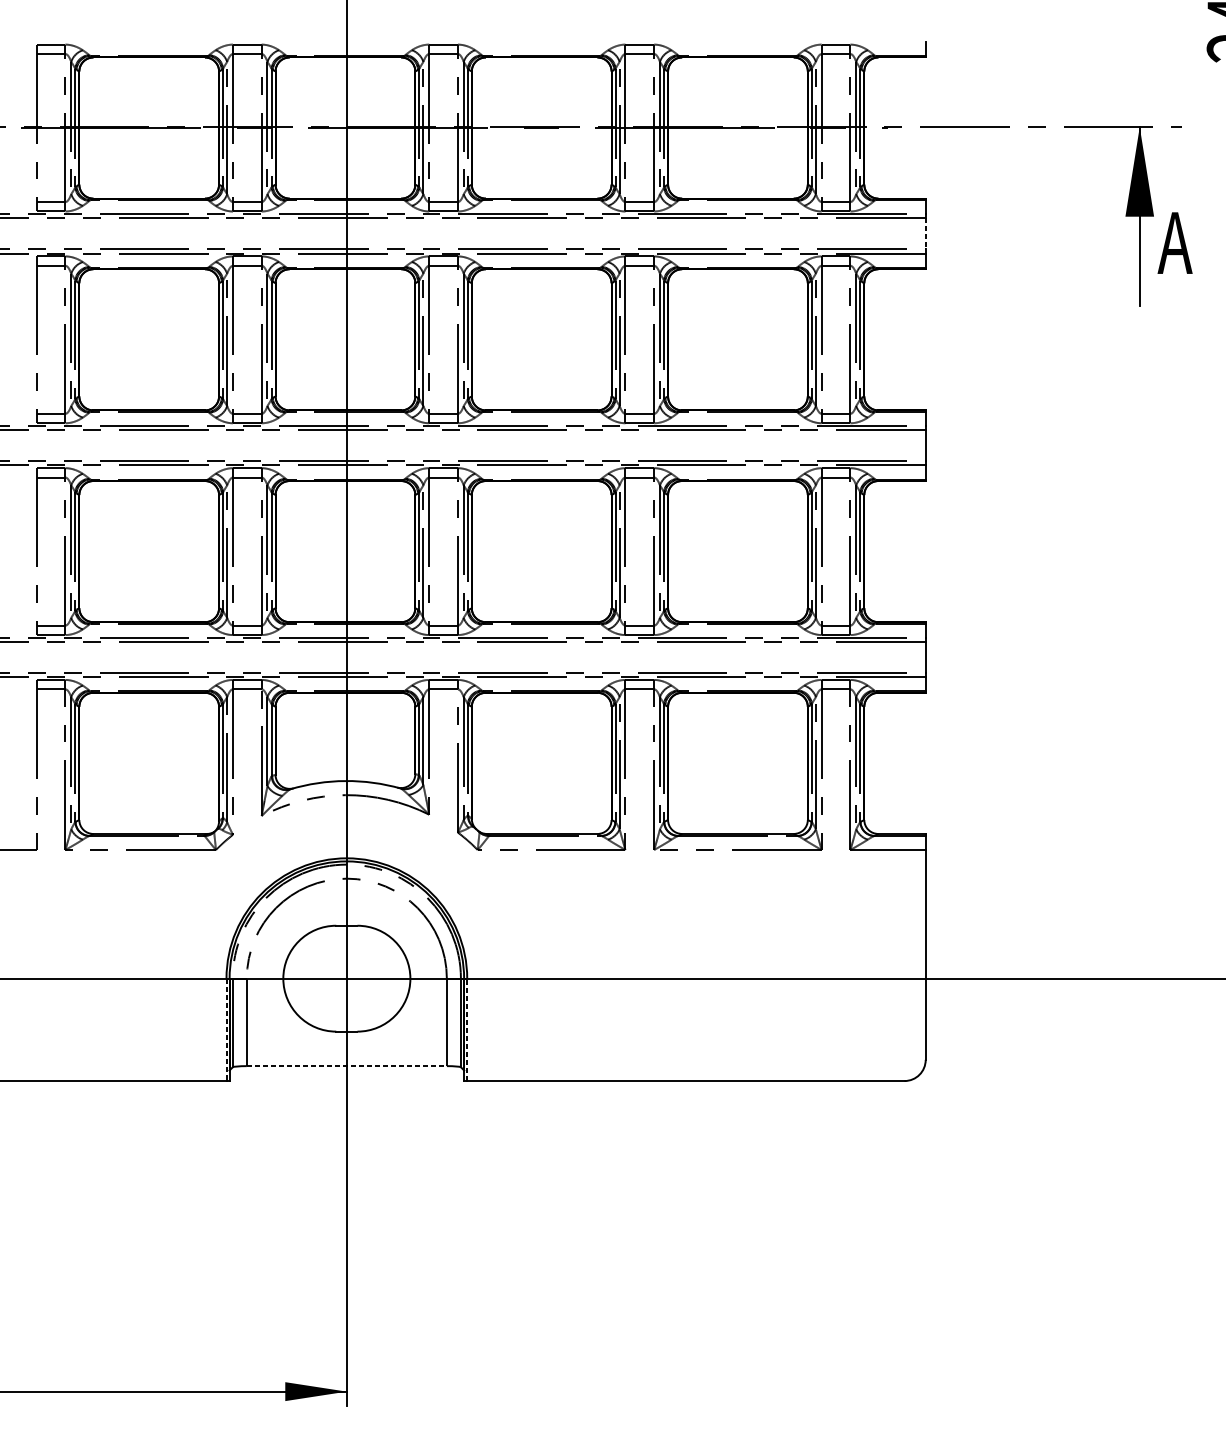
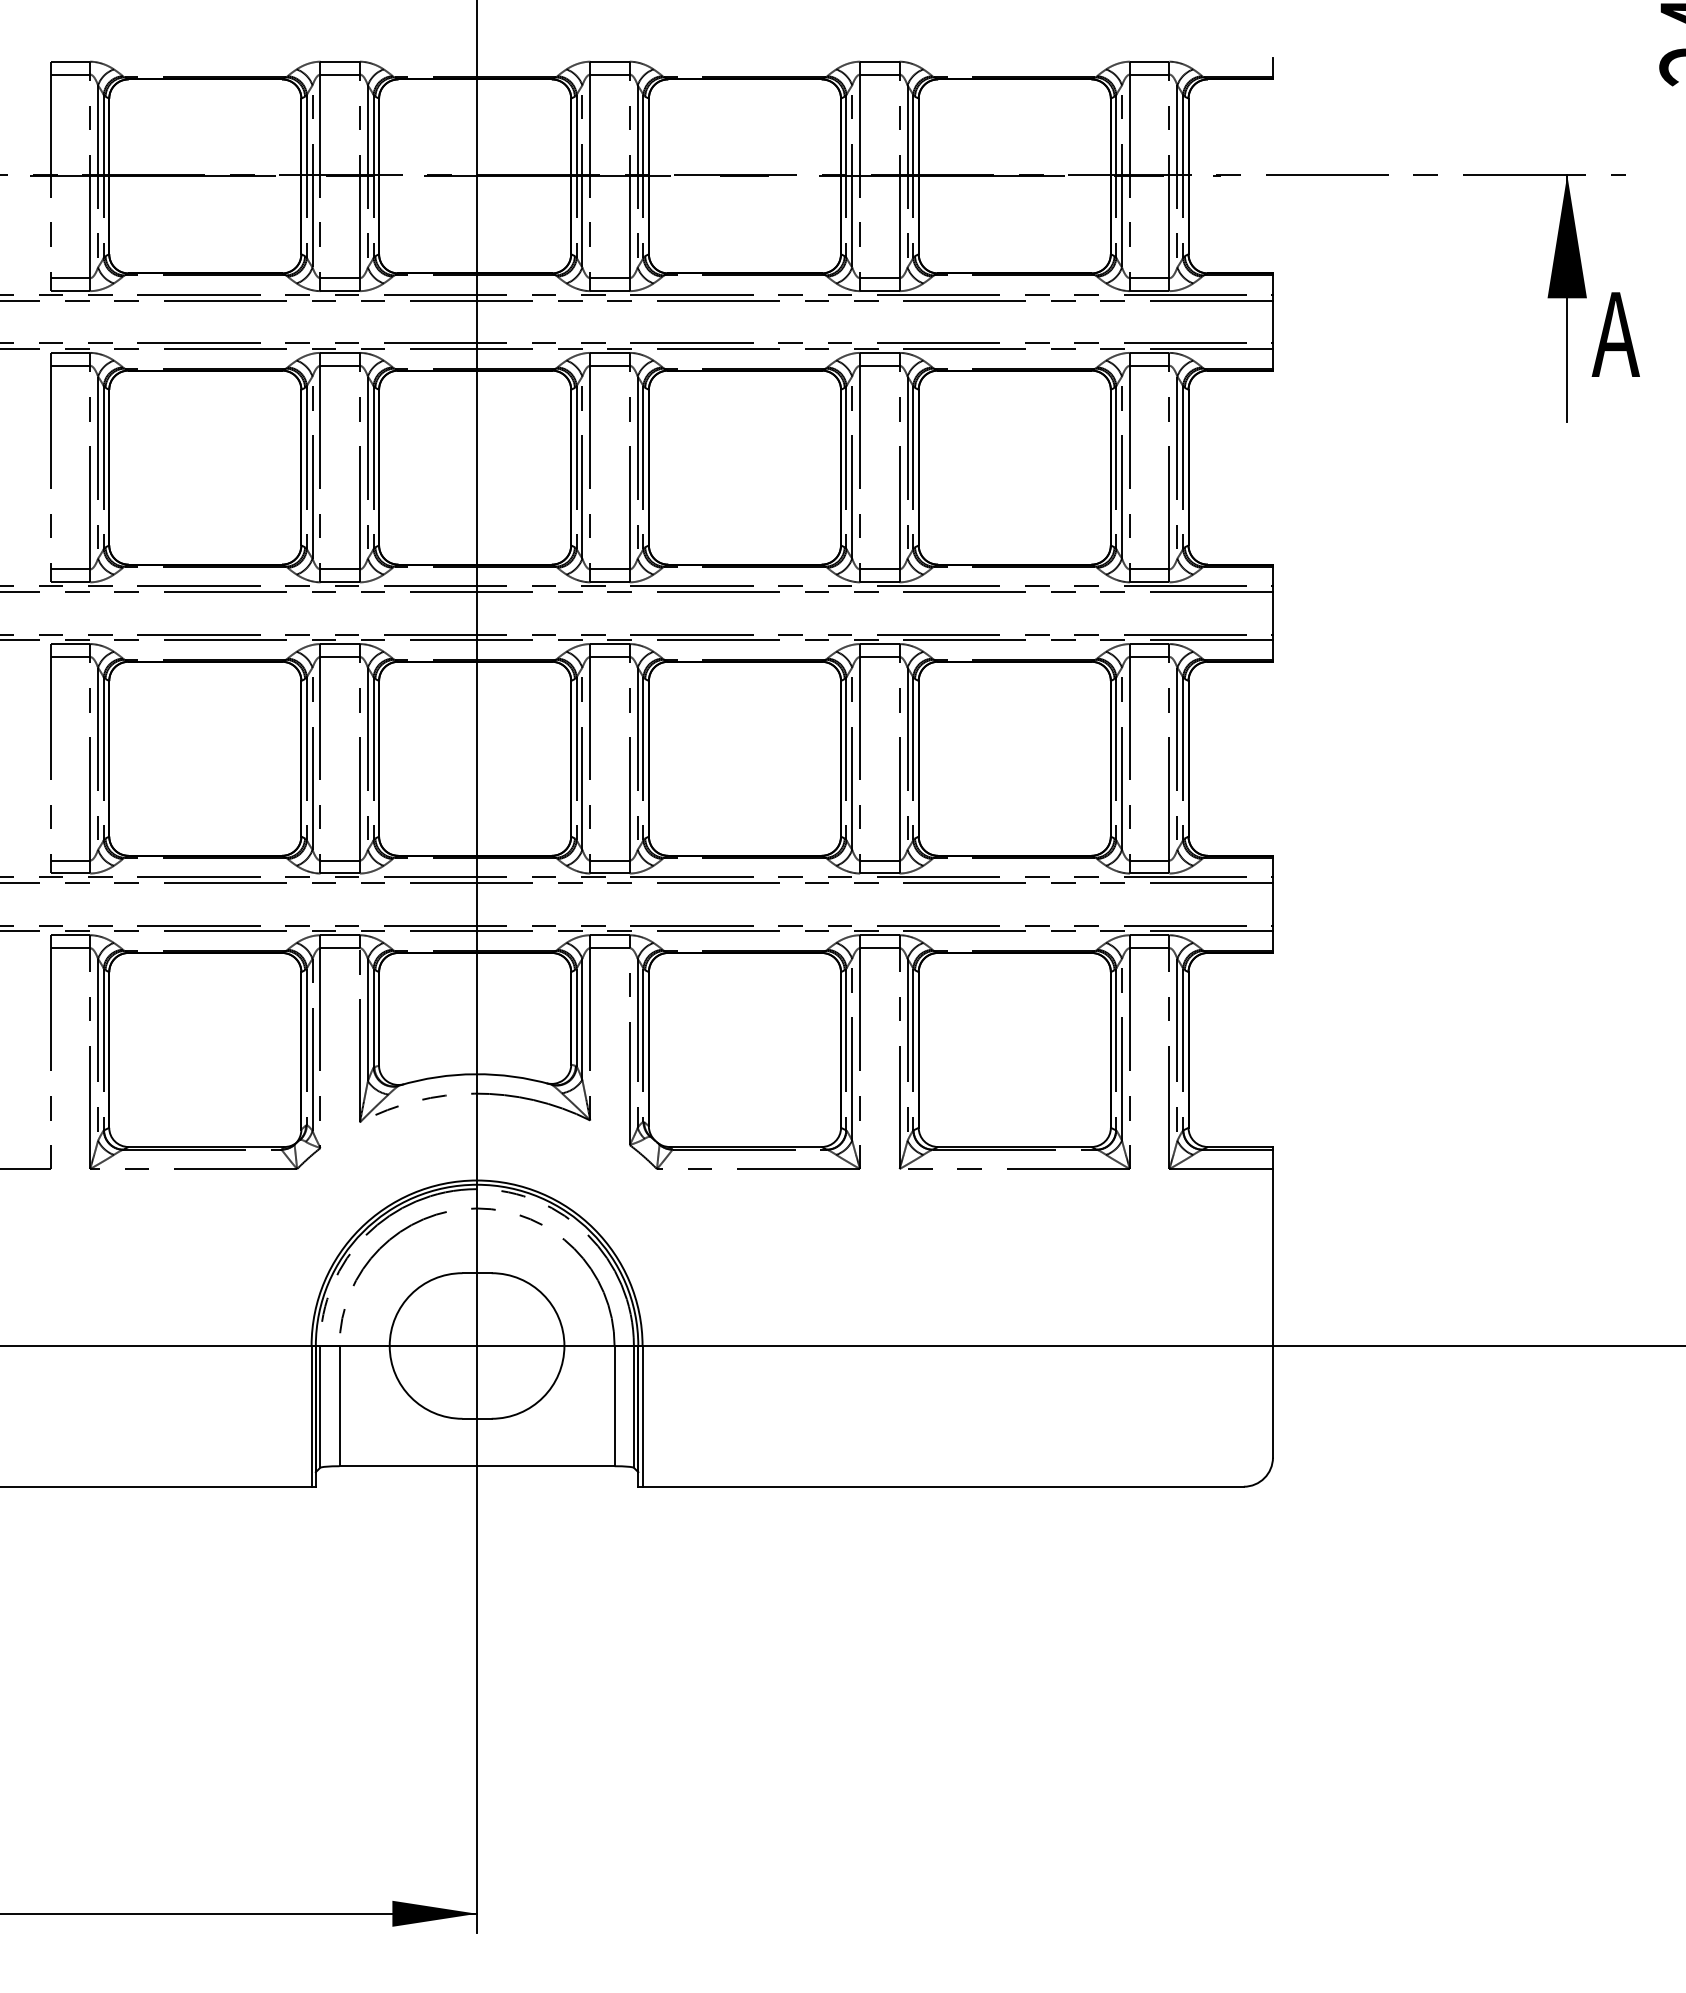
line: (925, 234) -> (1272, 322), dashed -> solid
line: (226, 1029) -> (311, 1416), dashed -> solid
line: (467, 1029) -> (642, 1415), dashed -> solid
line: (347, 1066) -> (477, 1466), dashed -> solid

